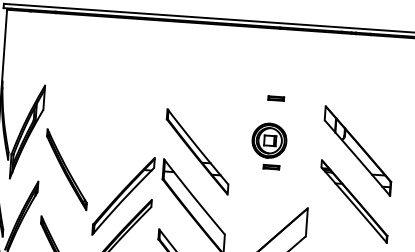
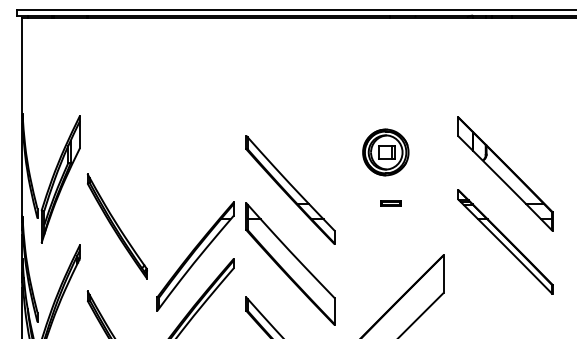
part: (275, 98) -> (390, 111), removed
part: (269, 140) -> (385, 152), moved

